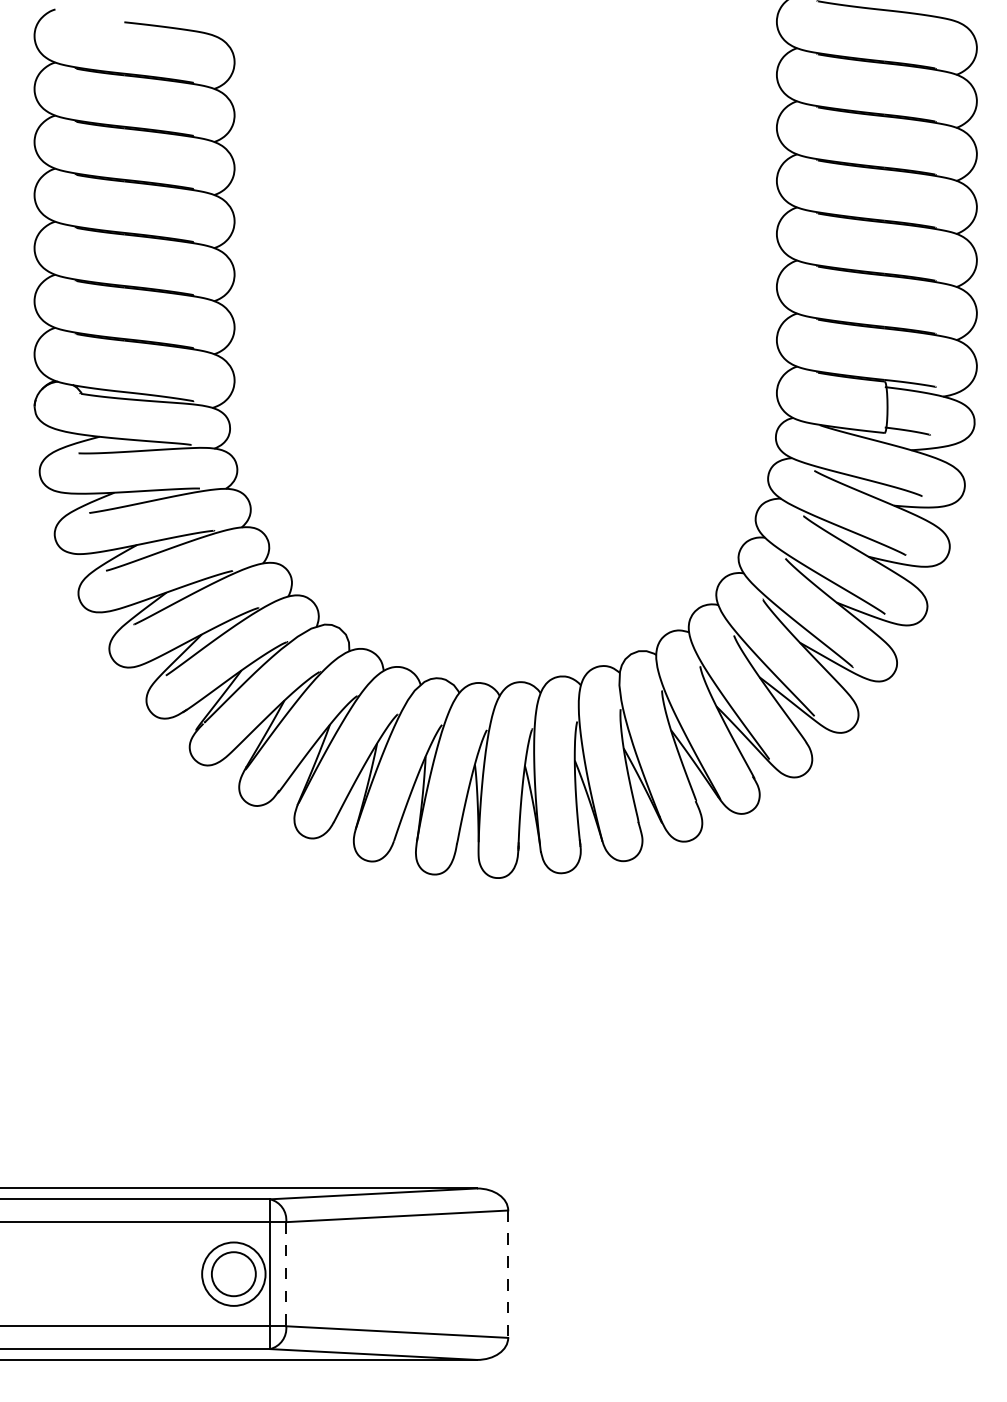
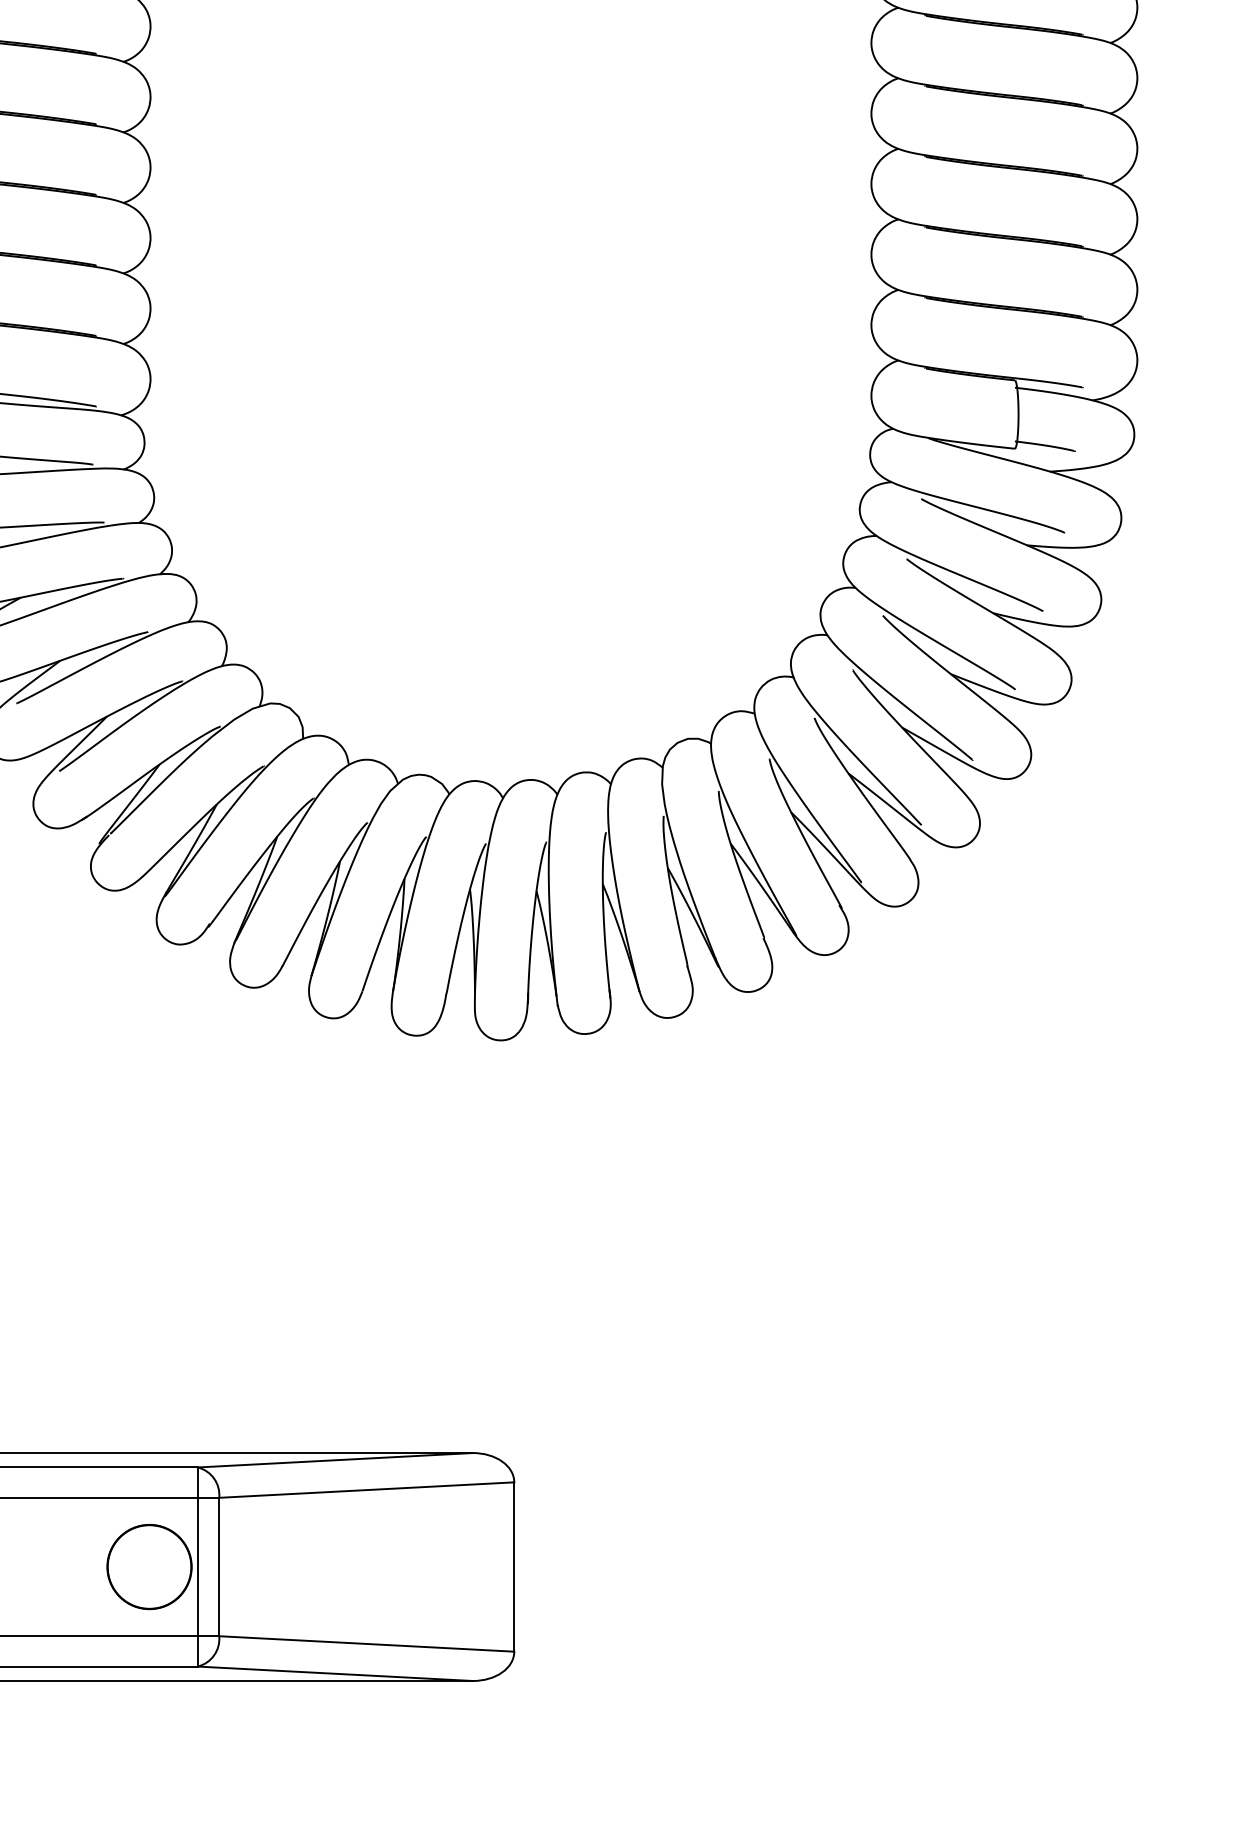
circle: (233, 1273) -> (149, 1566), size x1.43
line: (286, 1274) -> (219, 1567), dashed -> solid
line: (508, 1274) -> (514, 1567), dashed -> solid

